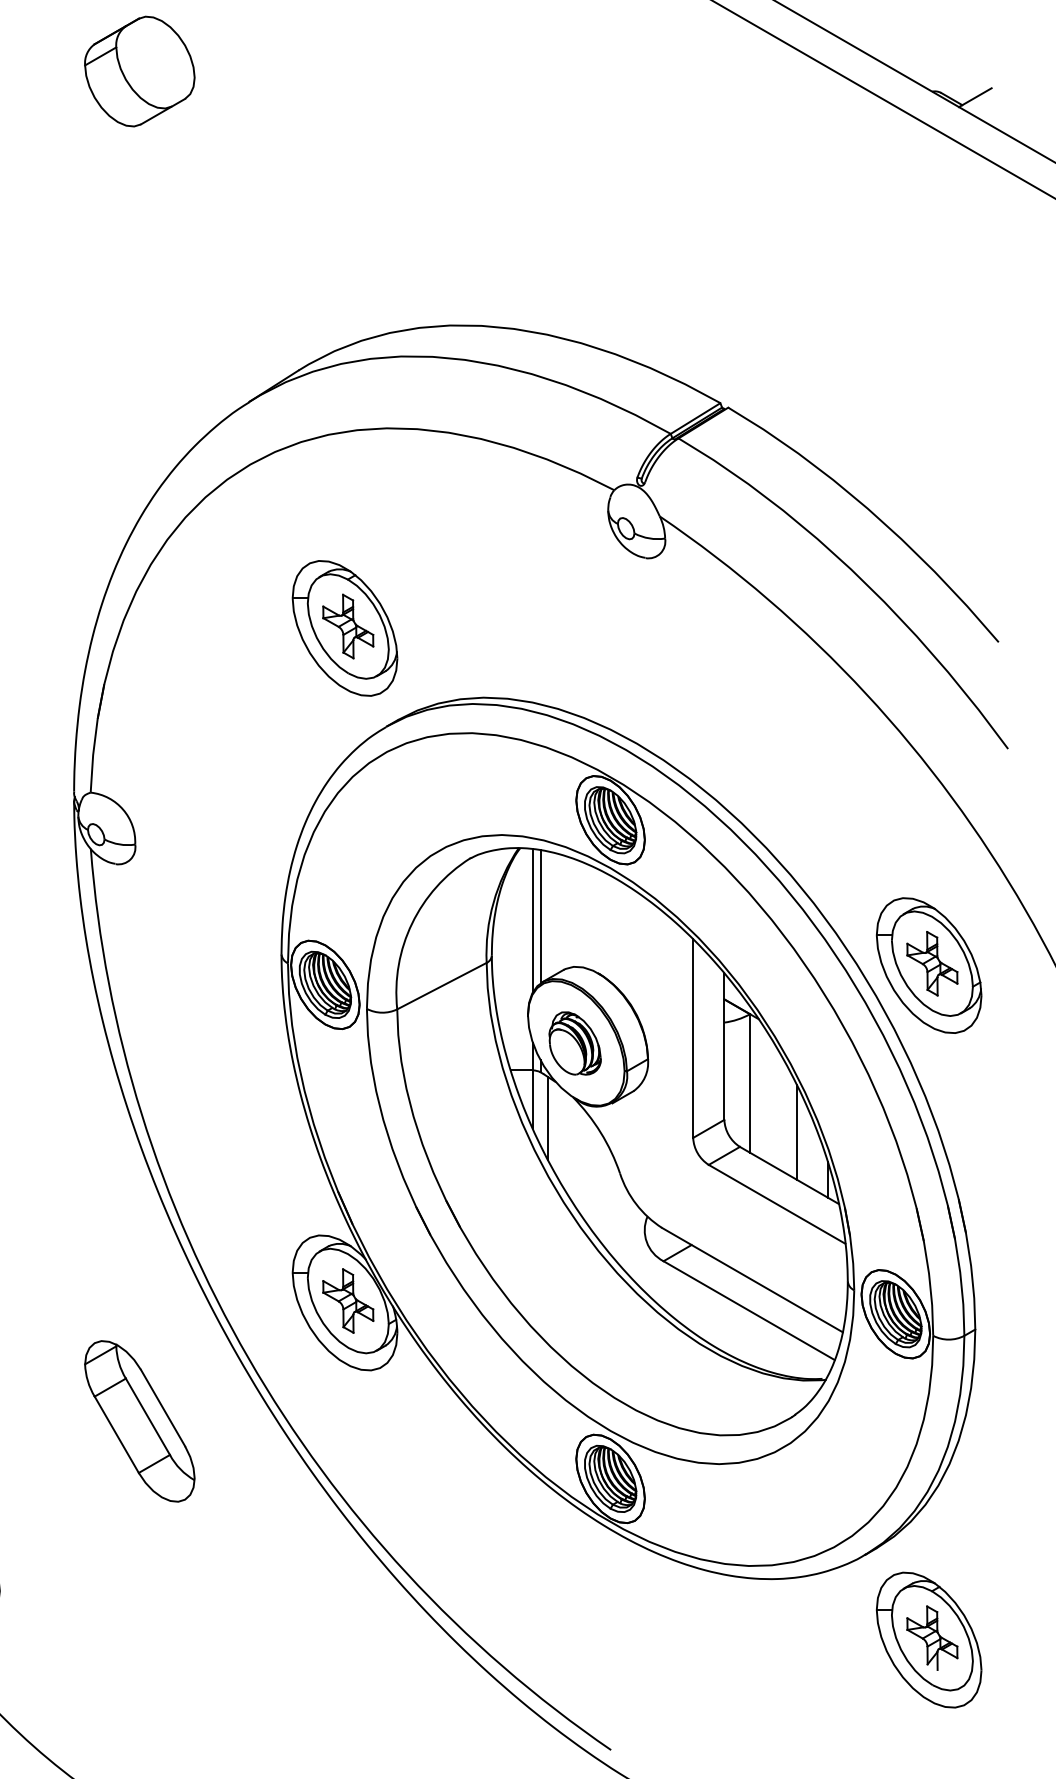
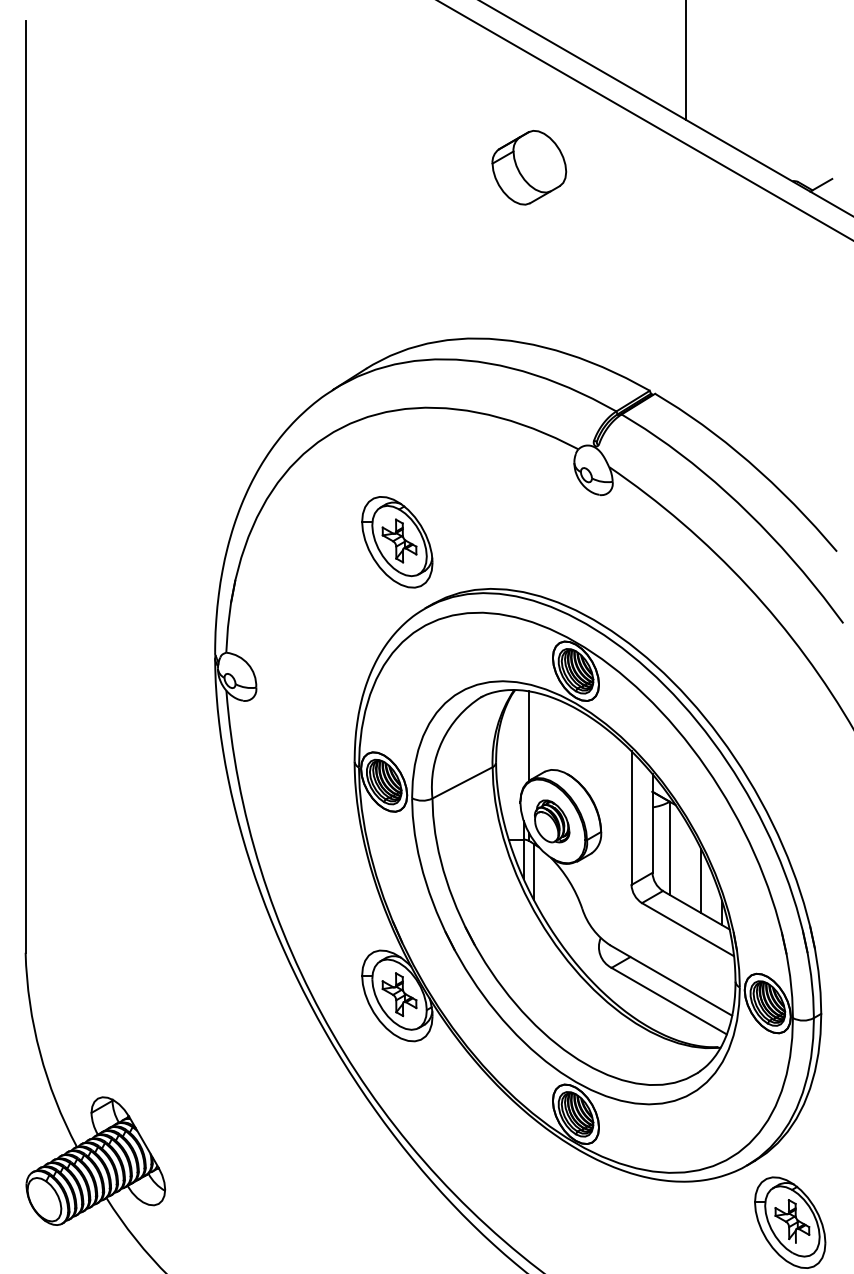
part: (140, 71) -> (529, 167), moved
line: (532, 920) -> (523, 738), removed
part: (929, 964) -> (790, 768), removed
part: (140, 1421) -> (259, 1075), removed

